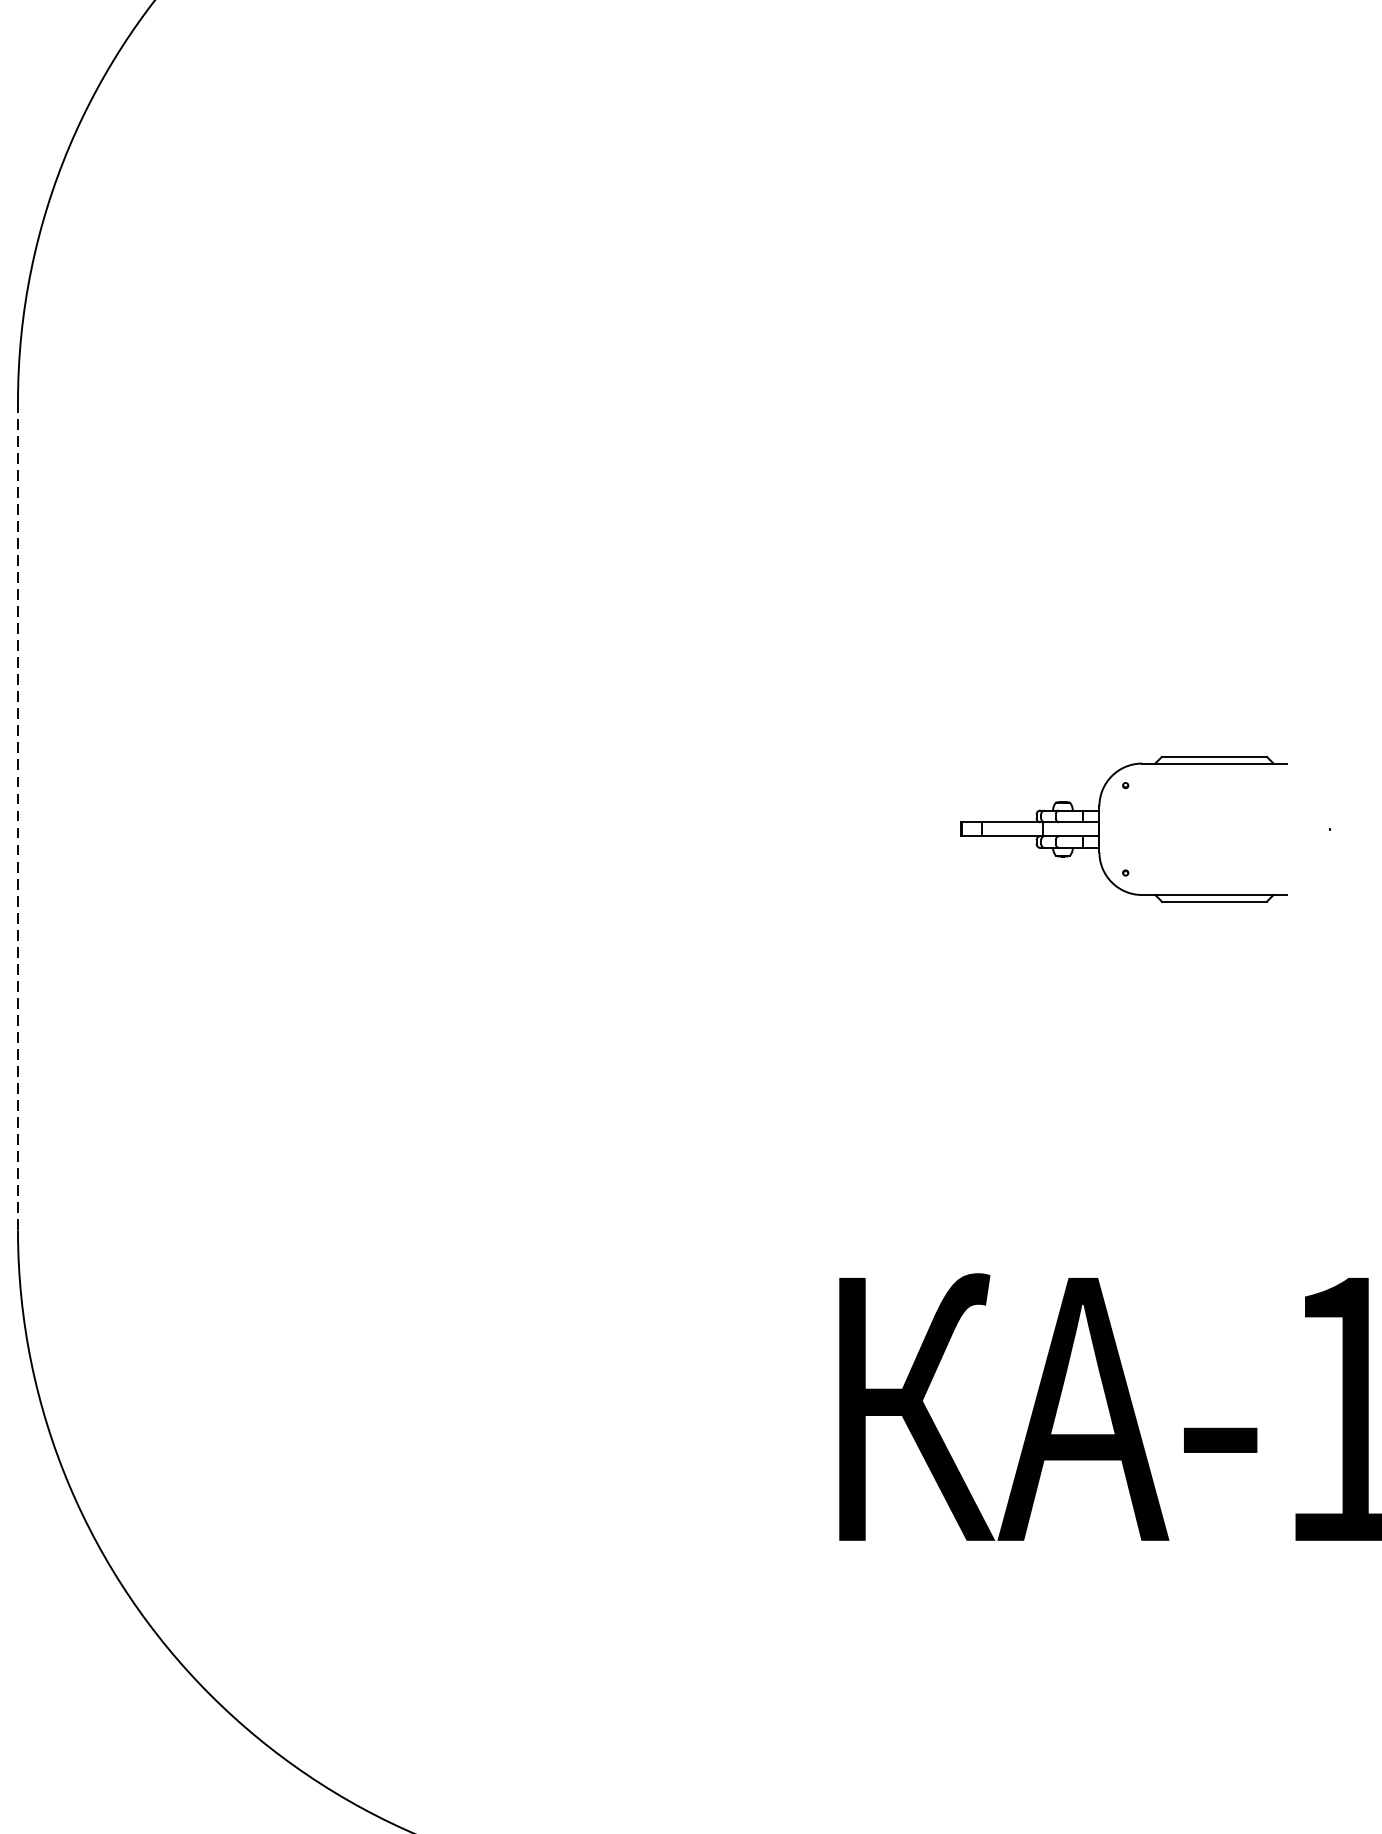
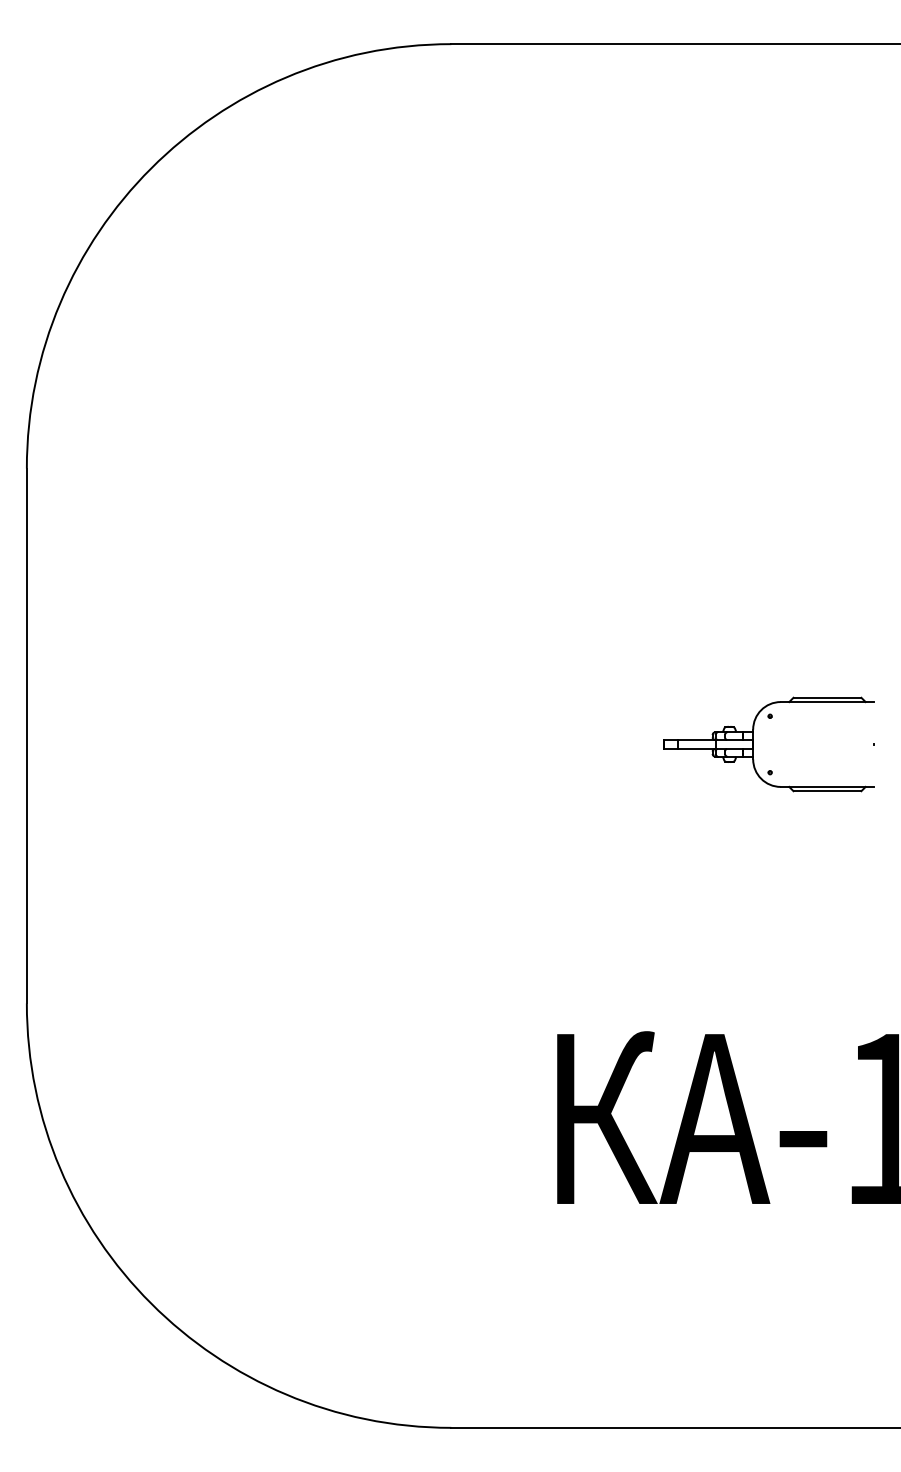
line: (17, 815) -> (26, 735), dashed -> solid
part: (1099, 829) -> (753, 744), moved

